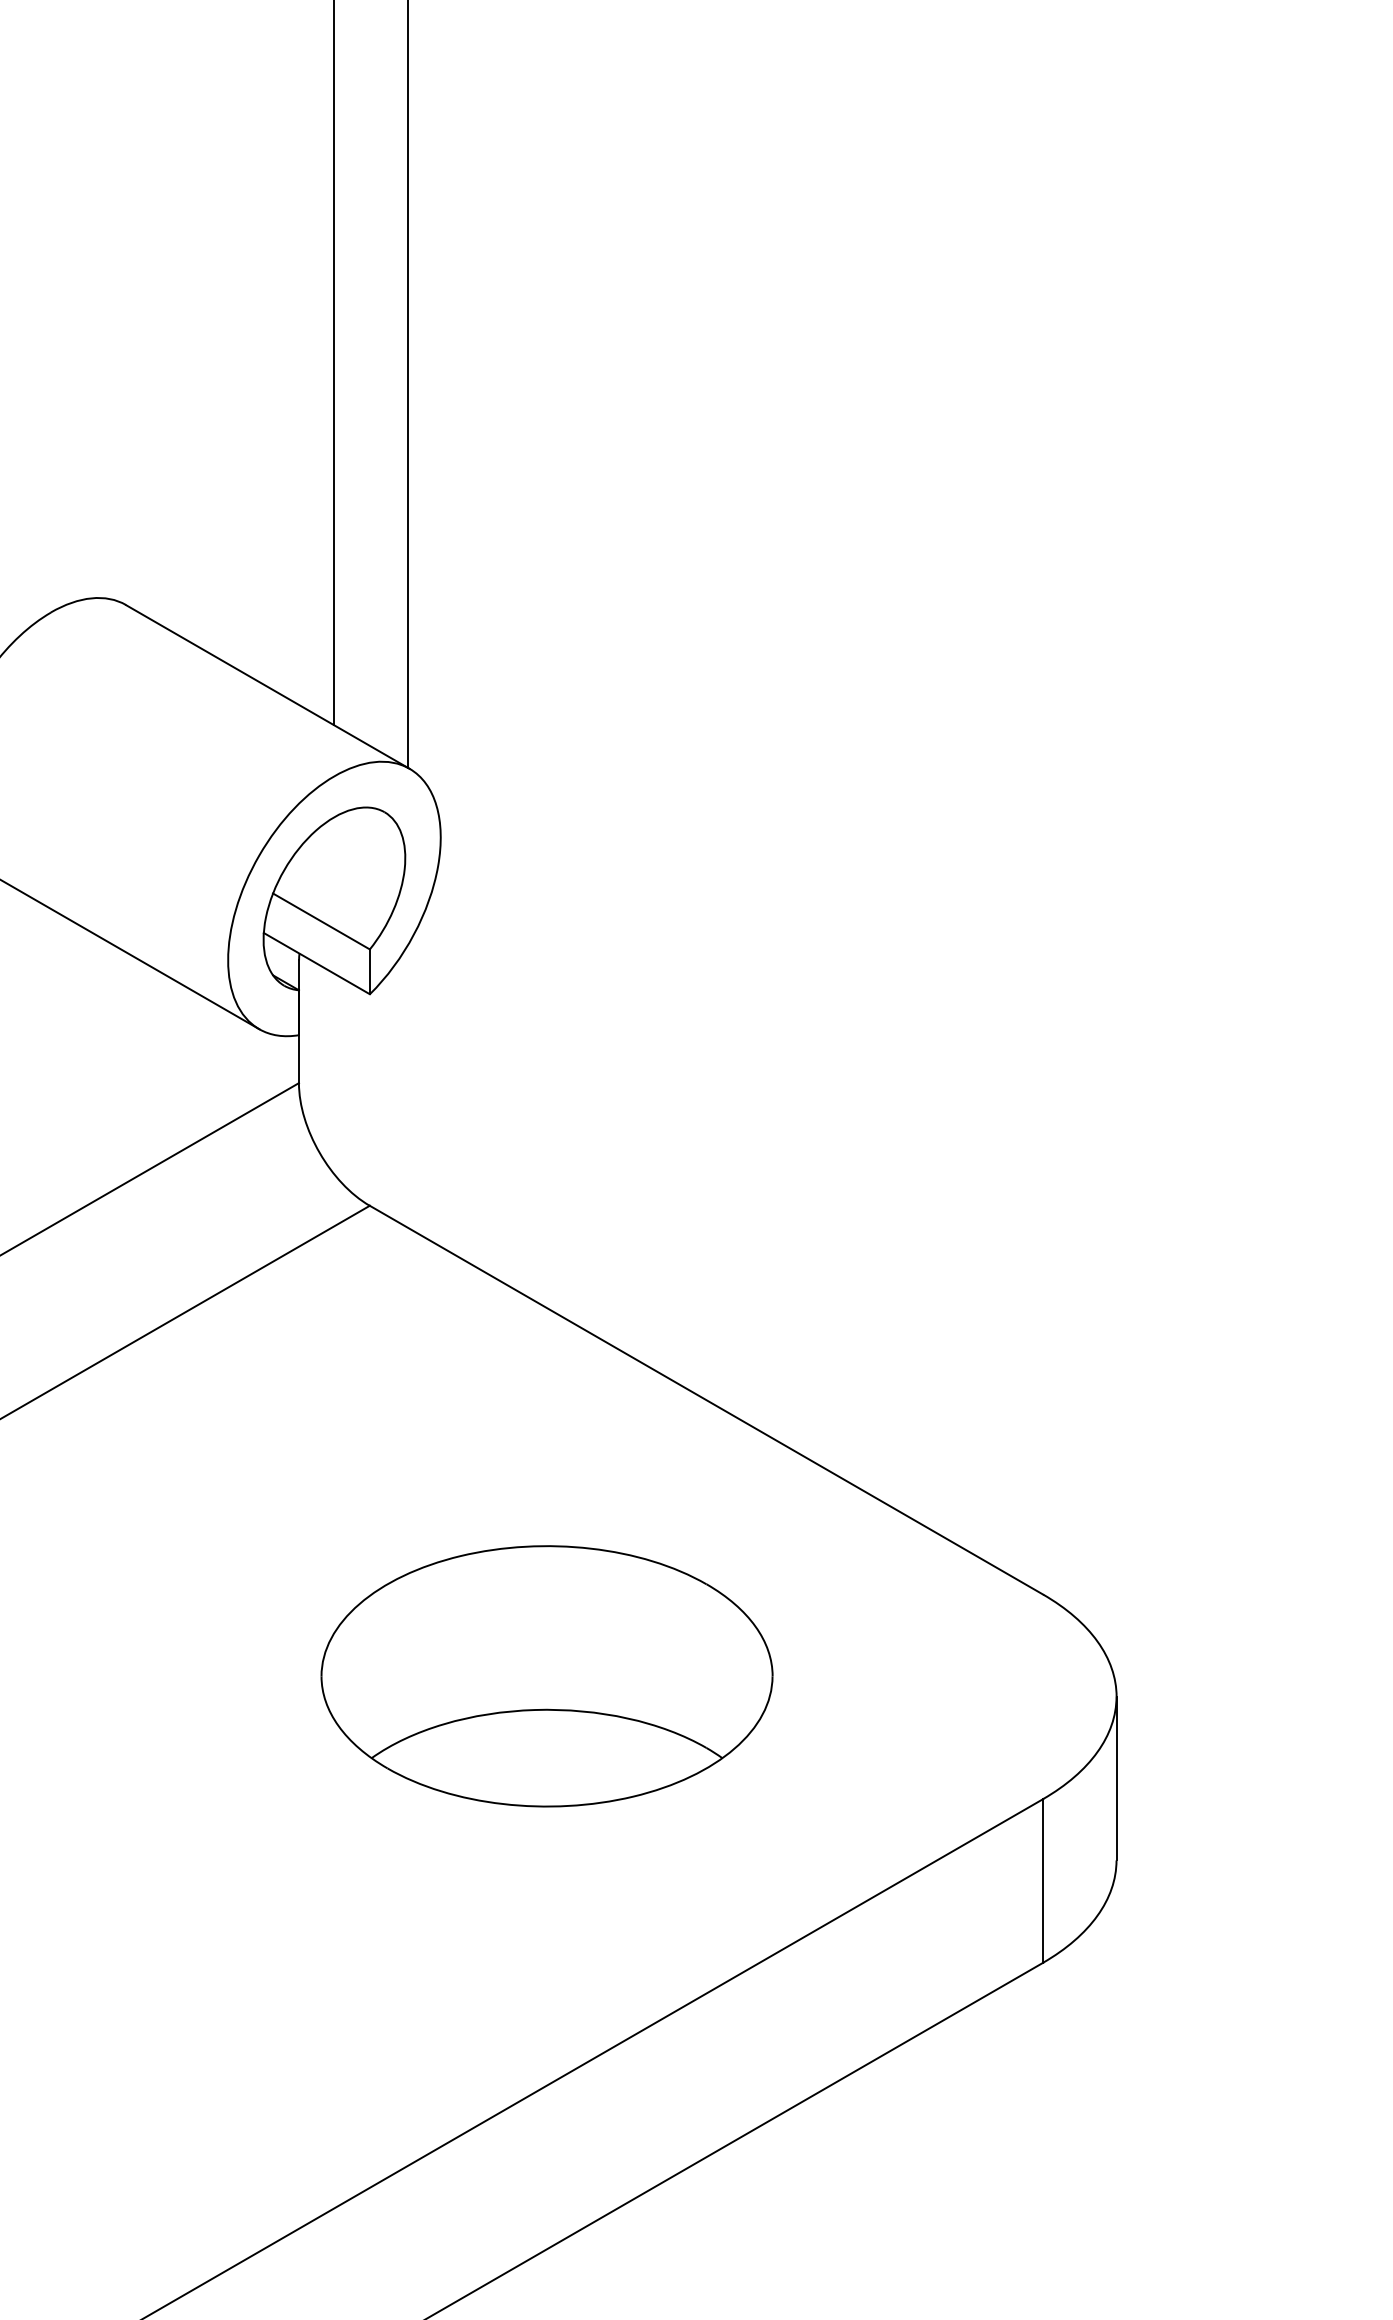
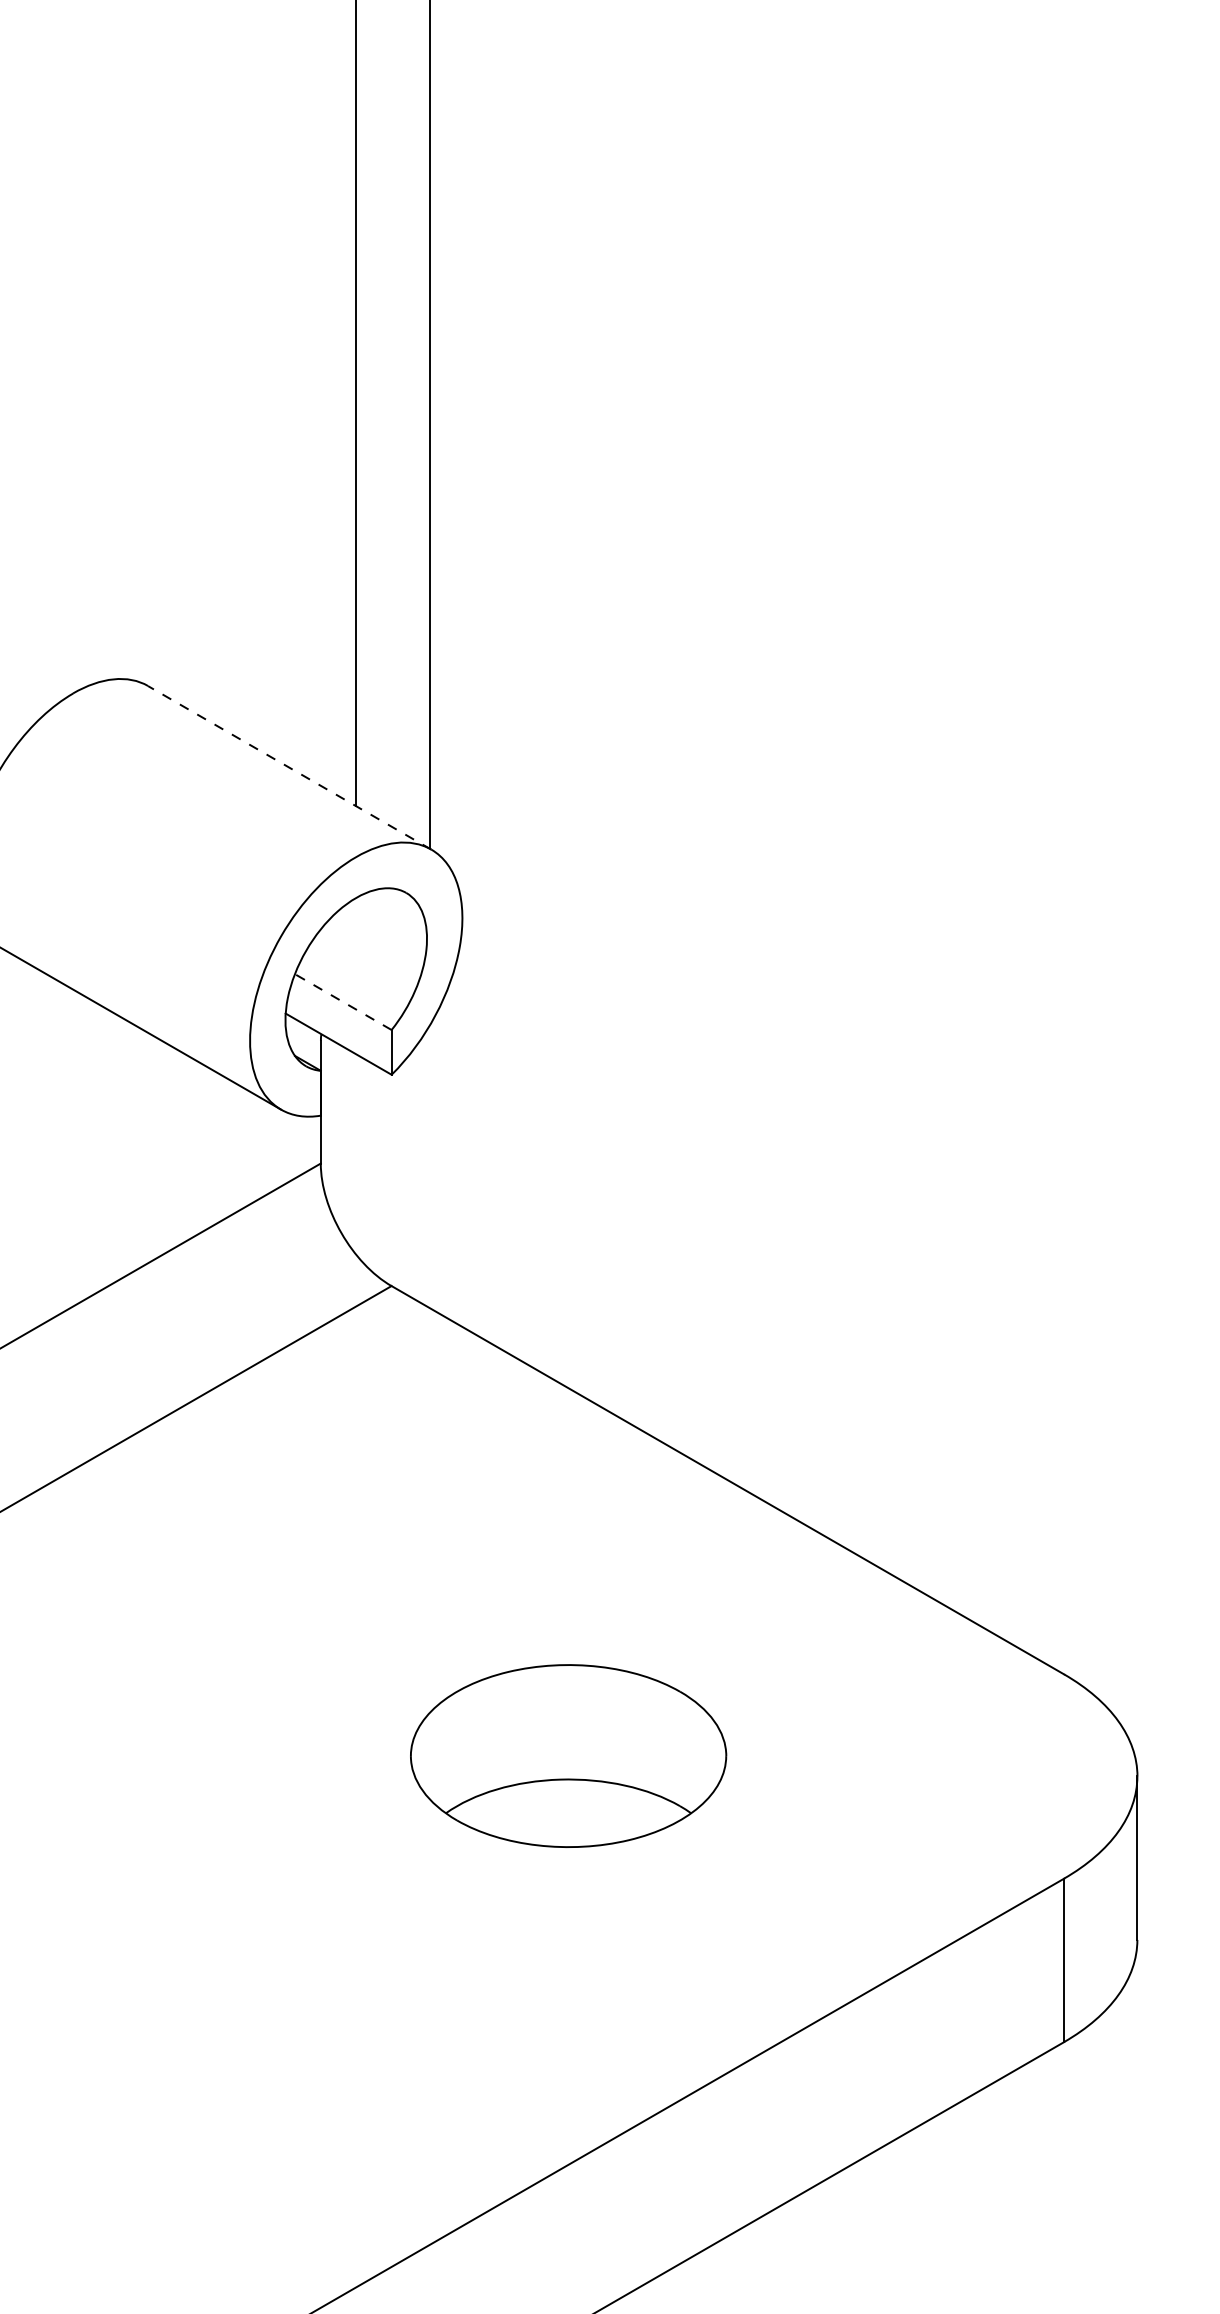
line: (267, 686) -> (289, 767), solid -> dashed
line: (321, 921) -> (343, 1002), solid -> dashed
part: (546, 1676) -> (568, 1756), size x0.7

